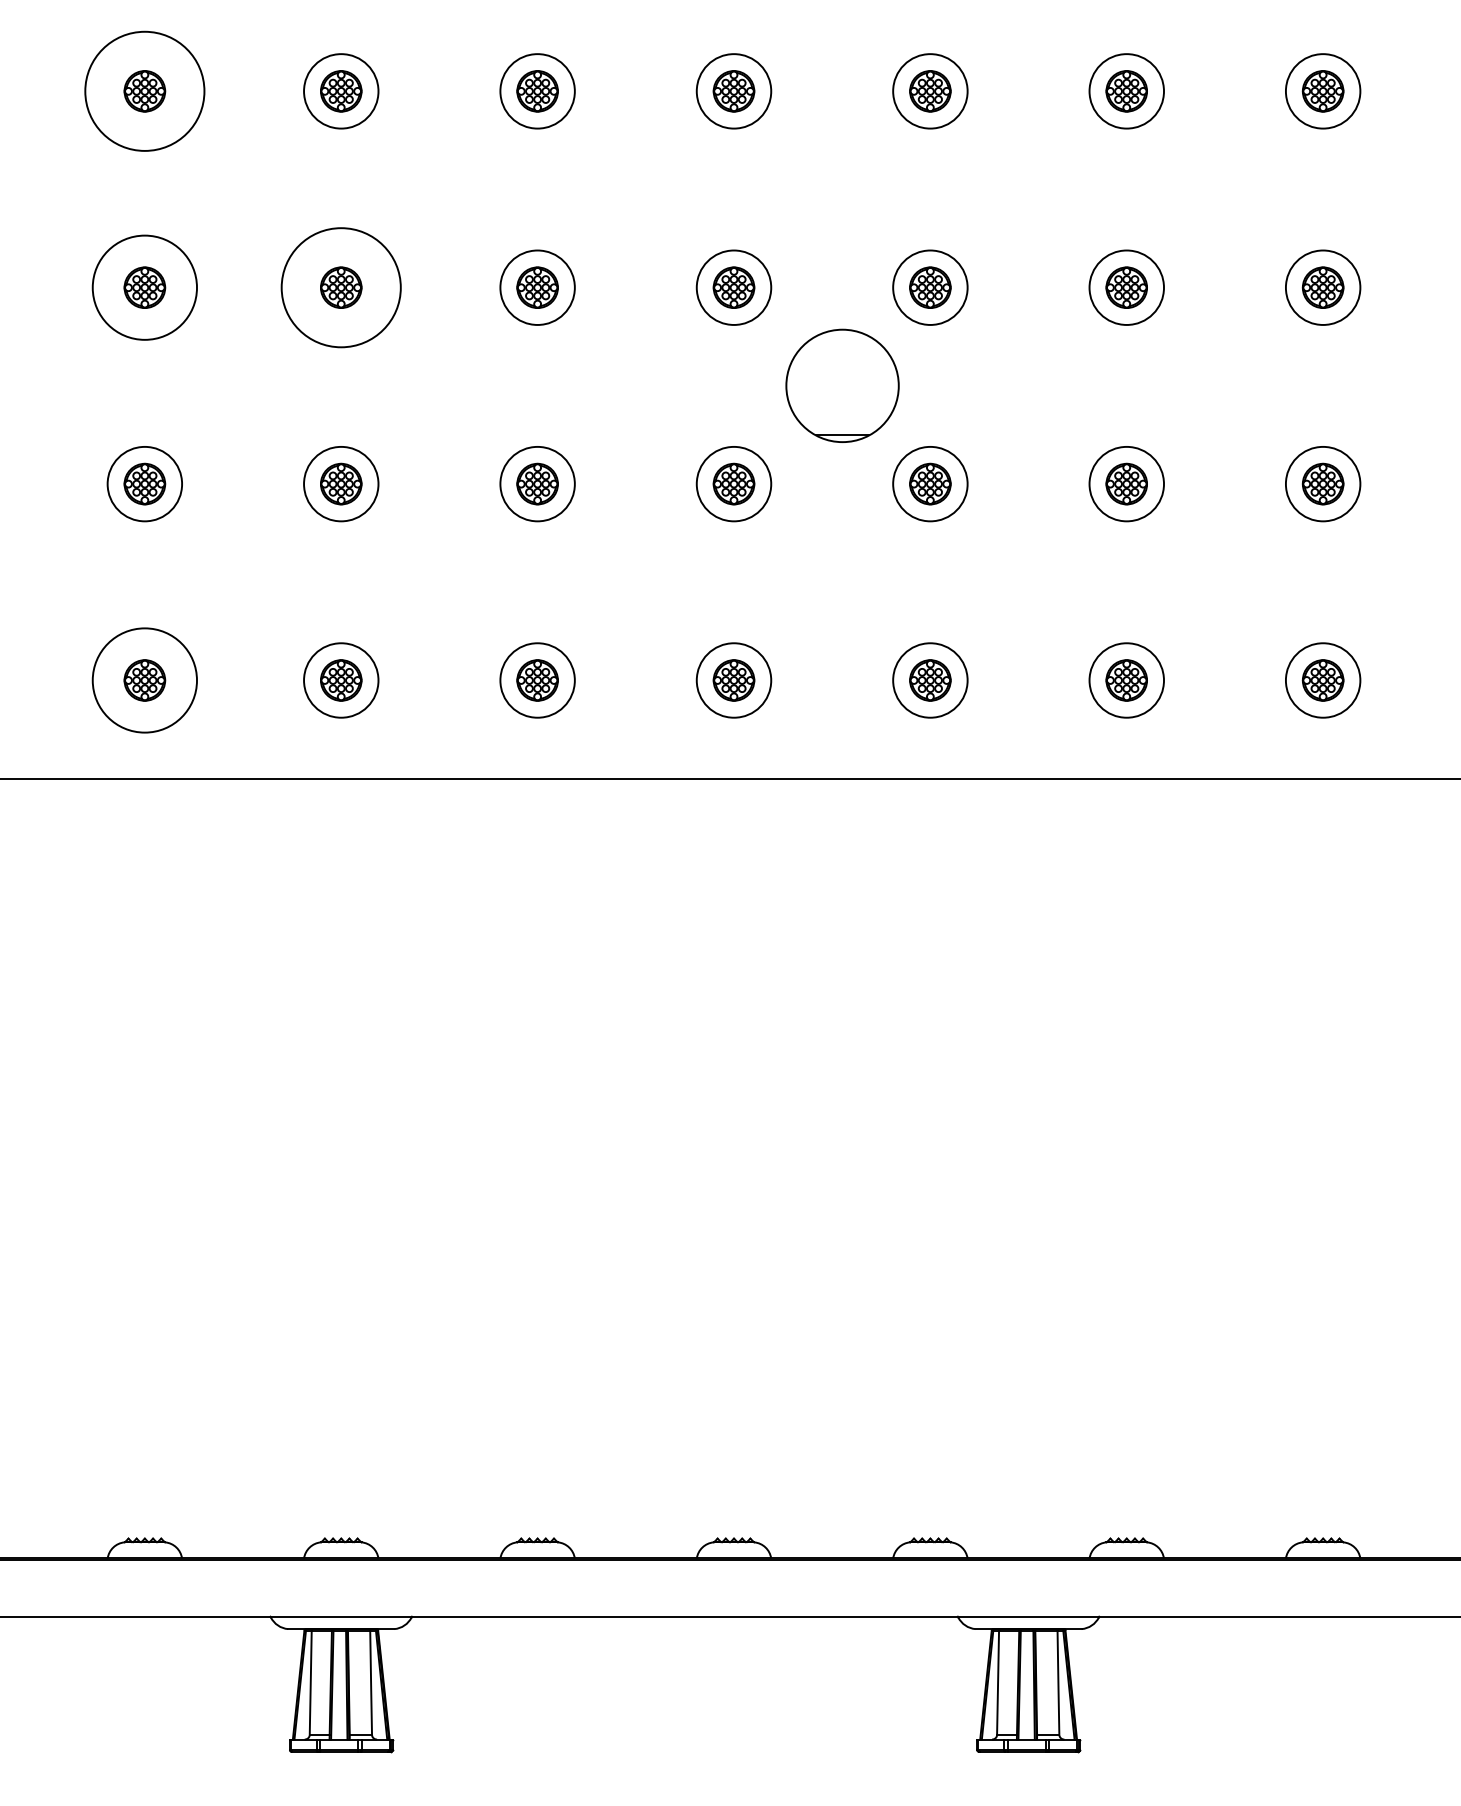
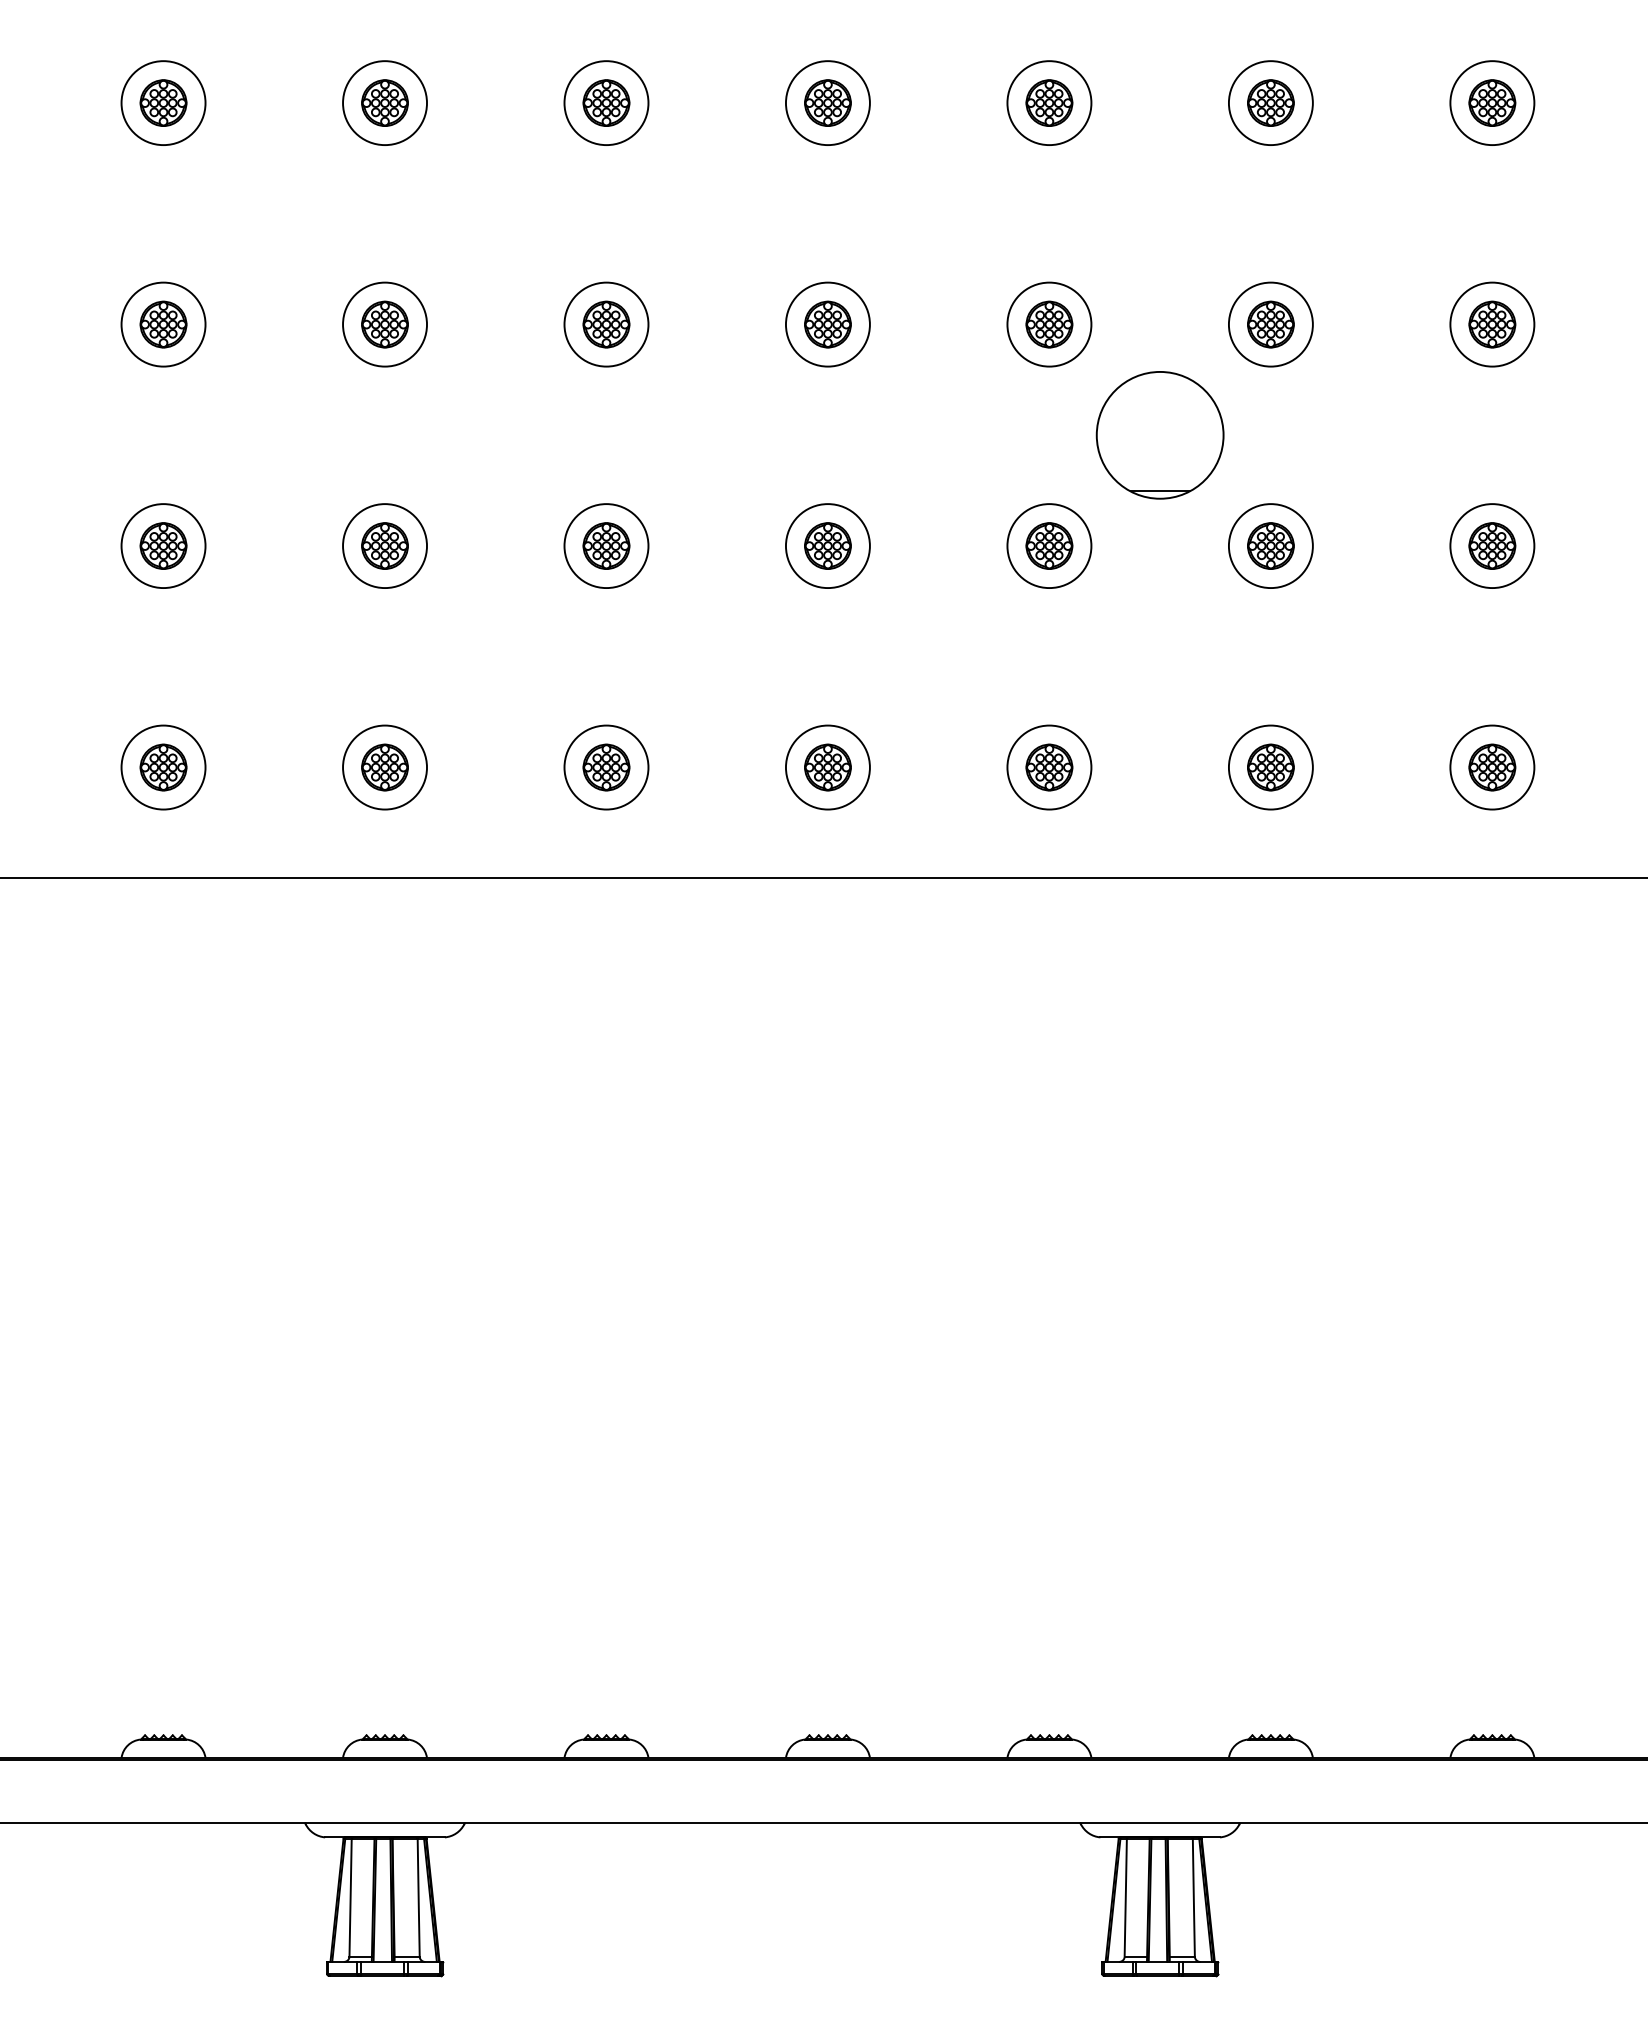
circle: (144, 91) -> (163, 103), size x0.62
circle: (144, 287) -> (163, 324), size x0.71
circle: (341, 287) -> (385, 324), size x0.62
part: (842, 385) -> (1160, 434), moved
circle: (144, 680) -> (163, 767), size x0.71

